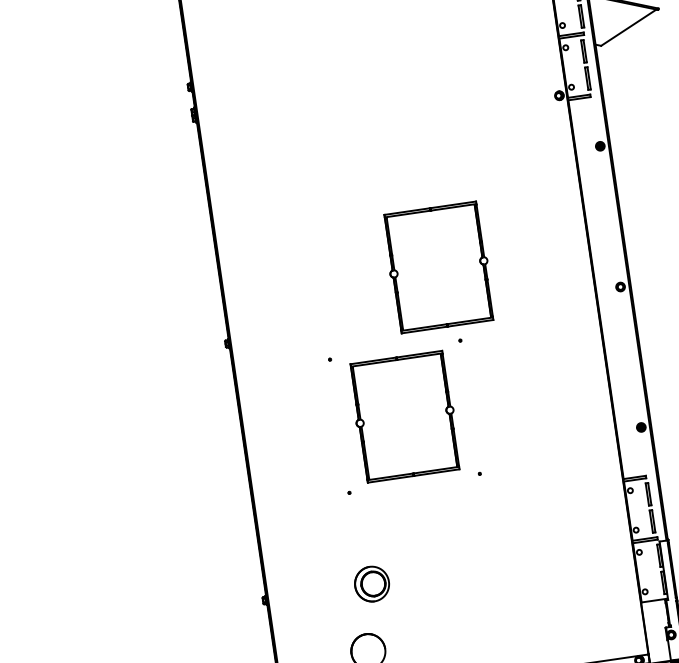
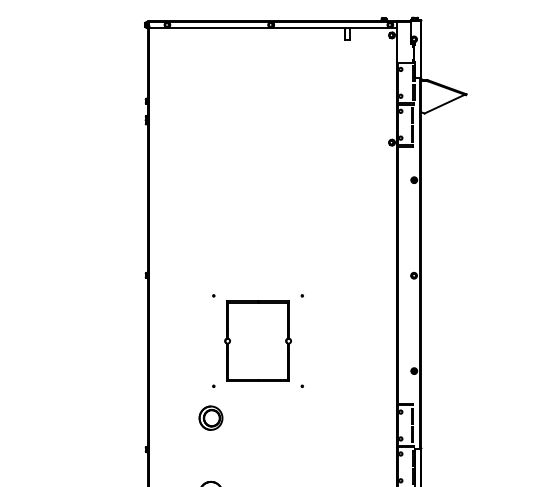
part: (437, 266) -> (294, 244), removed
part: (371, 583) -> (210, 417), moved

